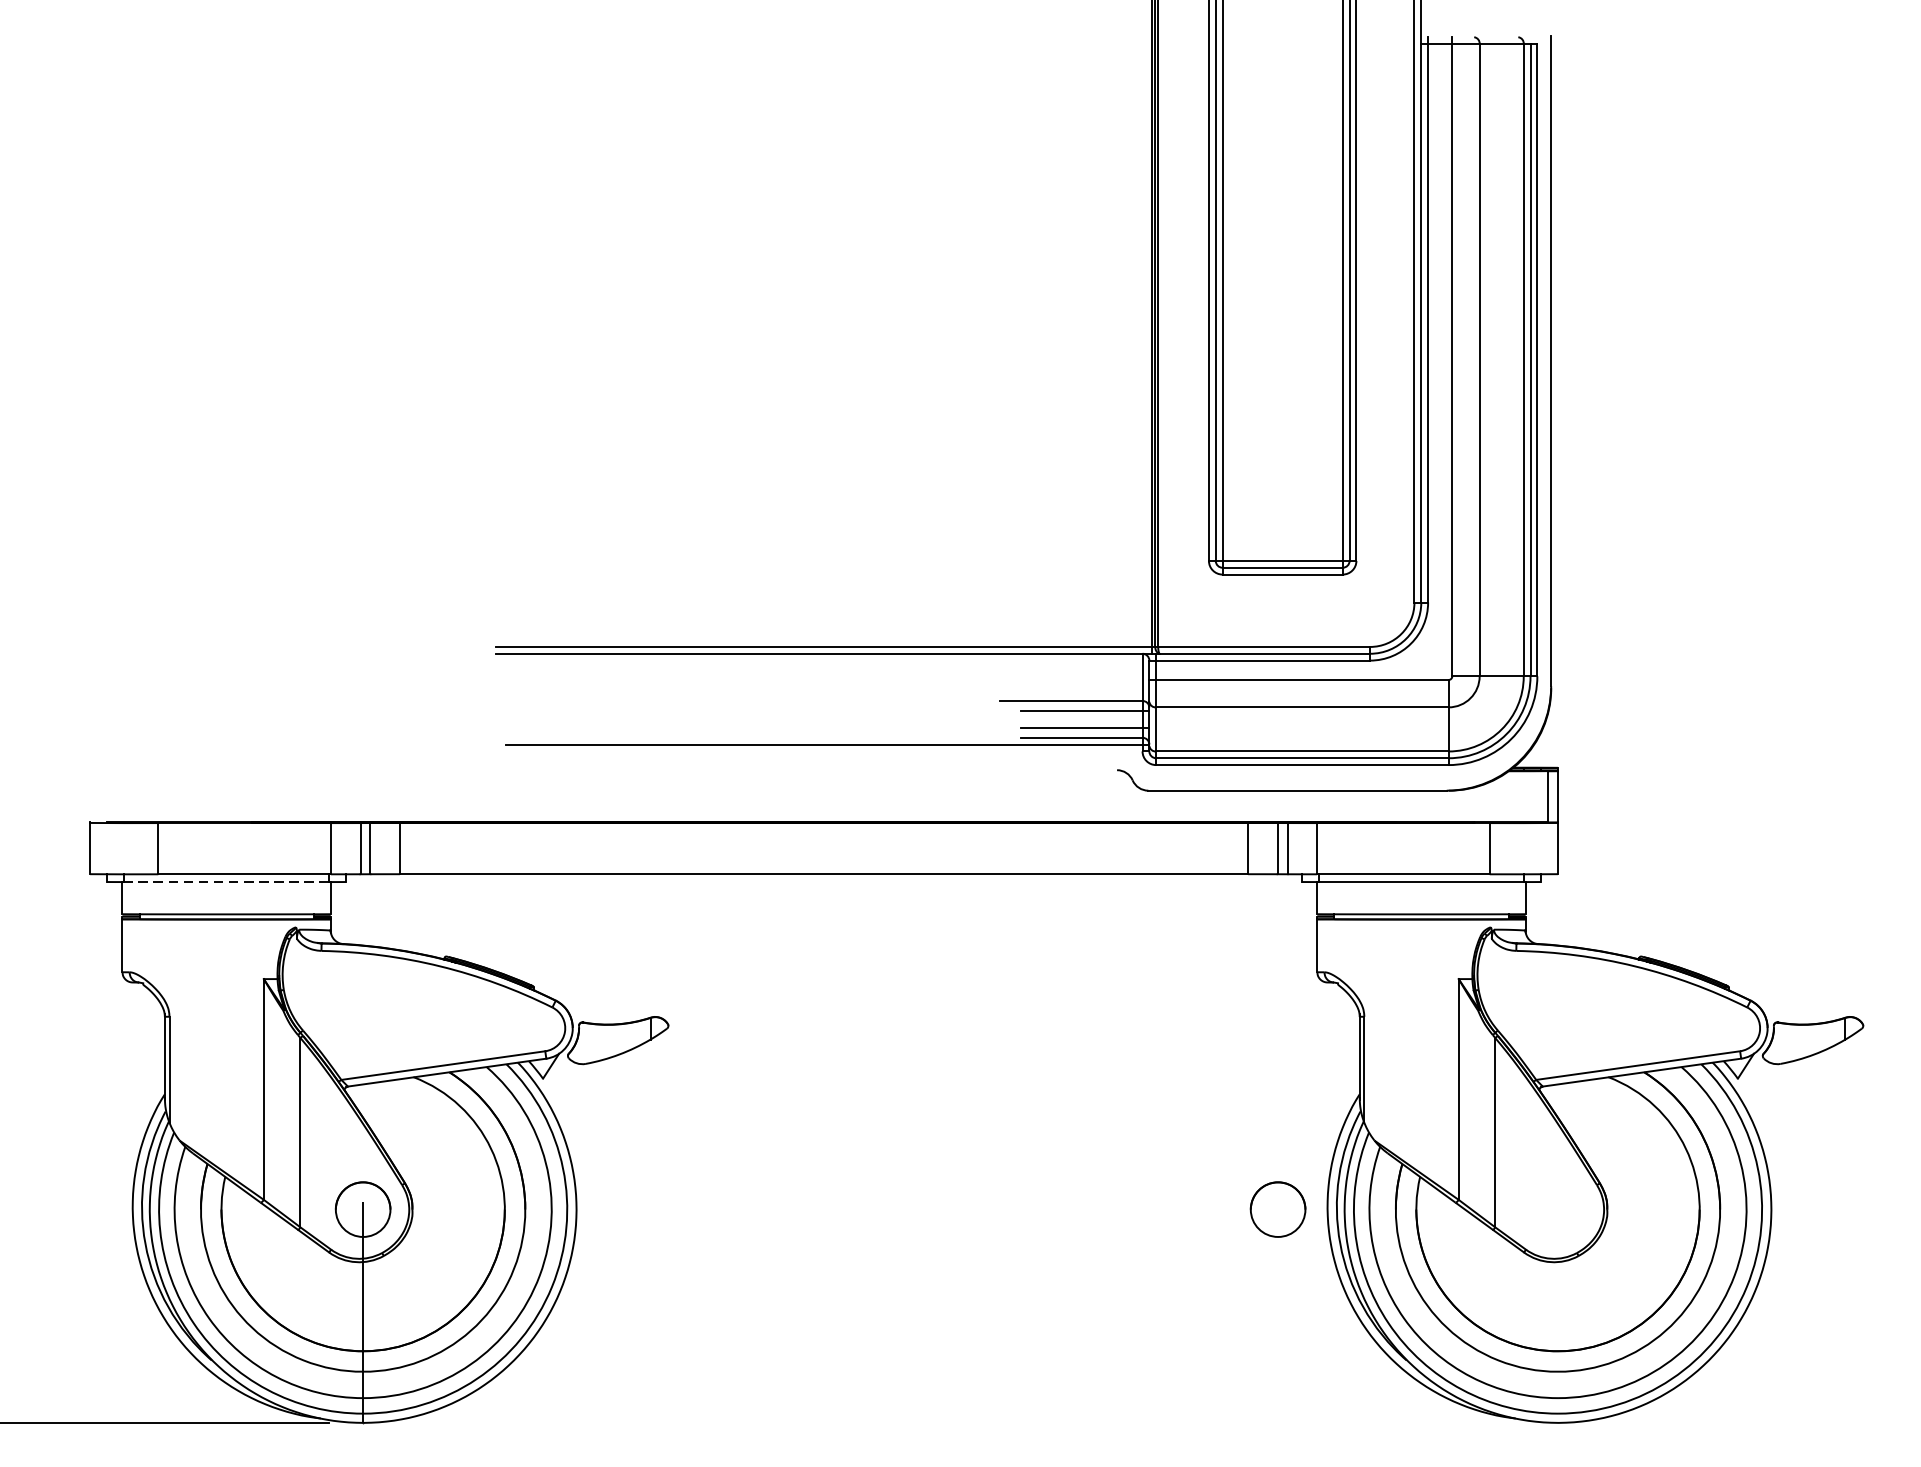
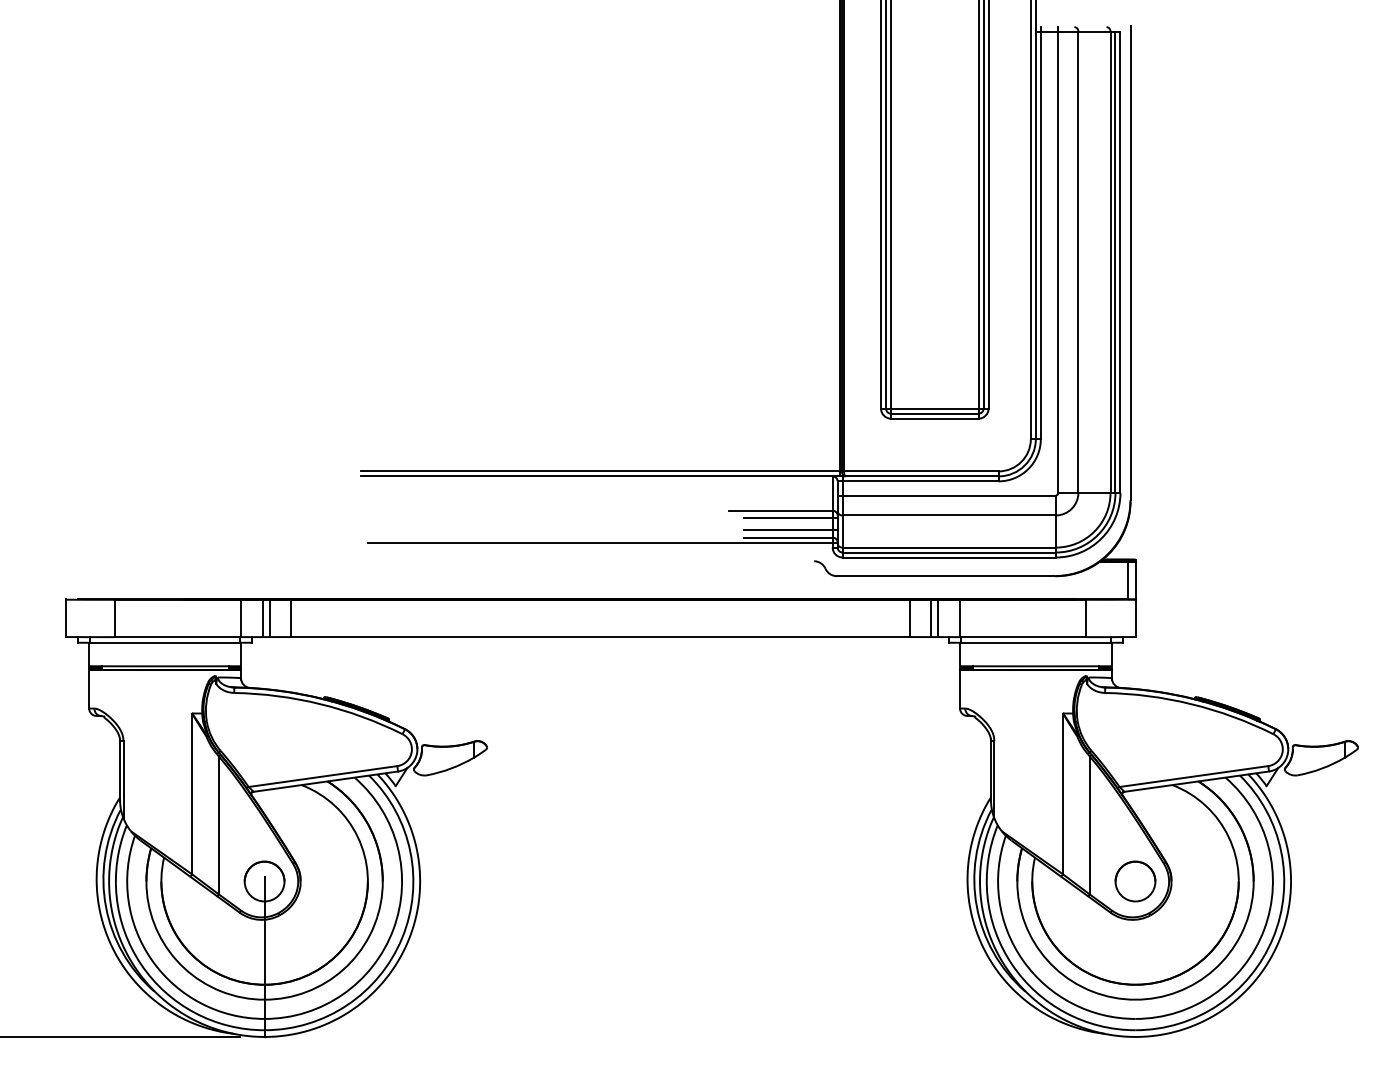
line: (227, 881) -> (165, 642), dashed -> solid
part: (1278, 1209) -> (1135, 881), moved

